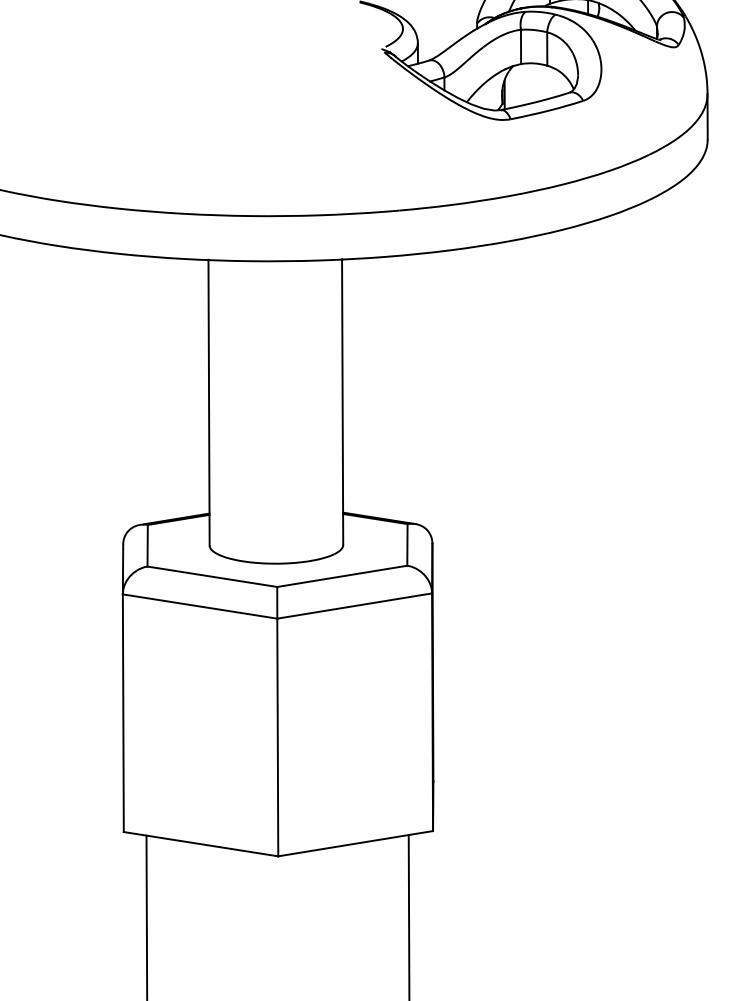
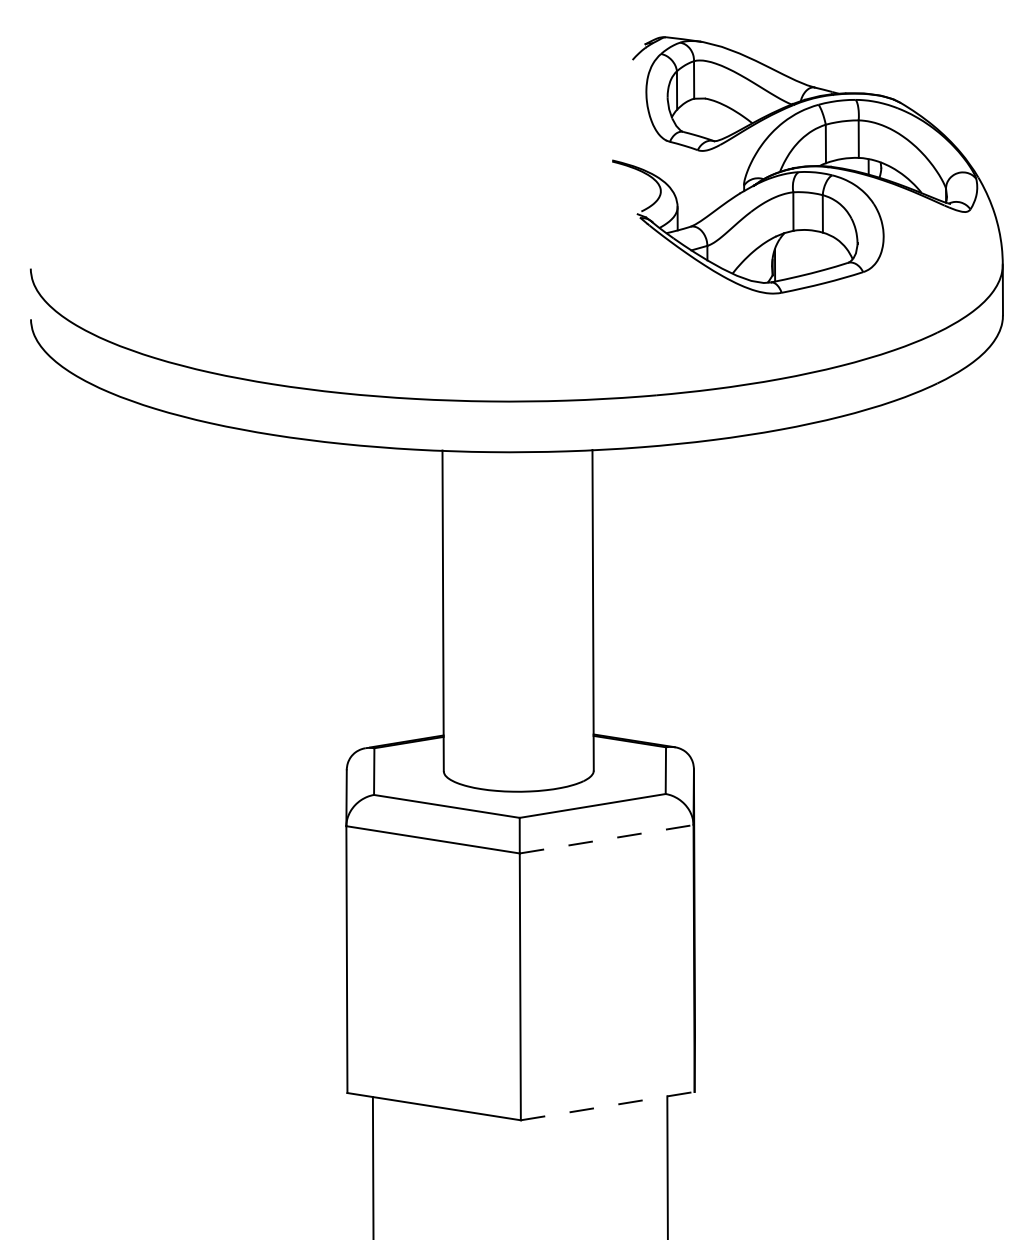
line: (355, 606) -> (607, 839), solid -> dashed
line: (356, 844) -> (608, 1106), solid -> dashed

